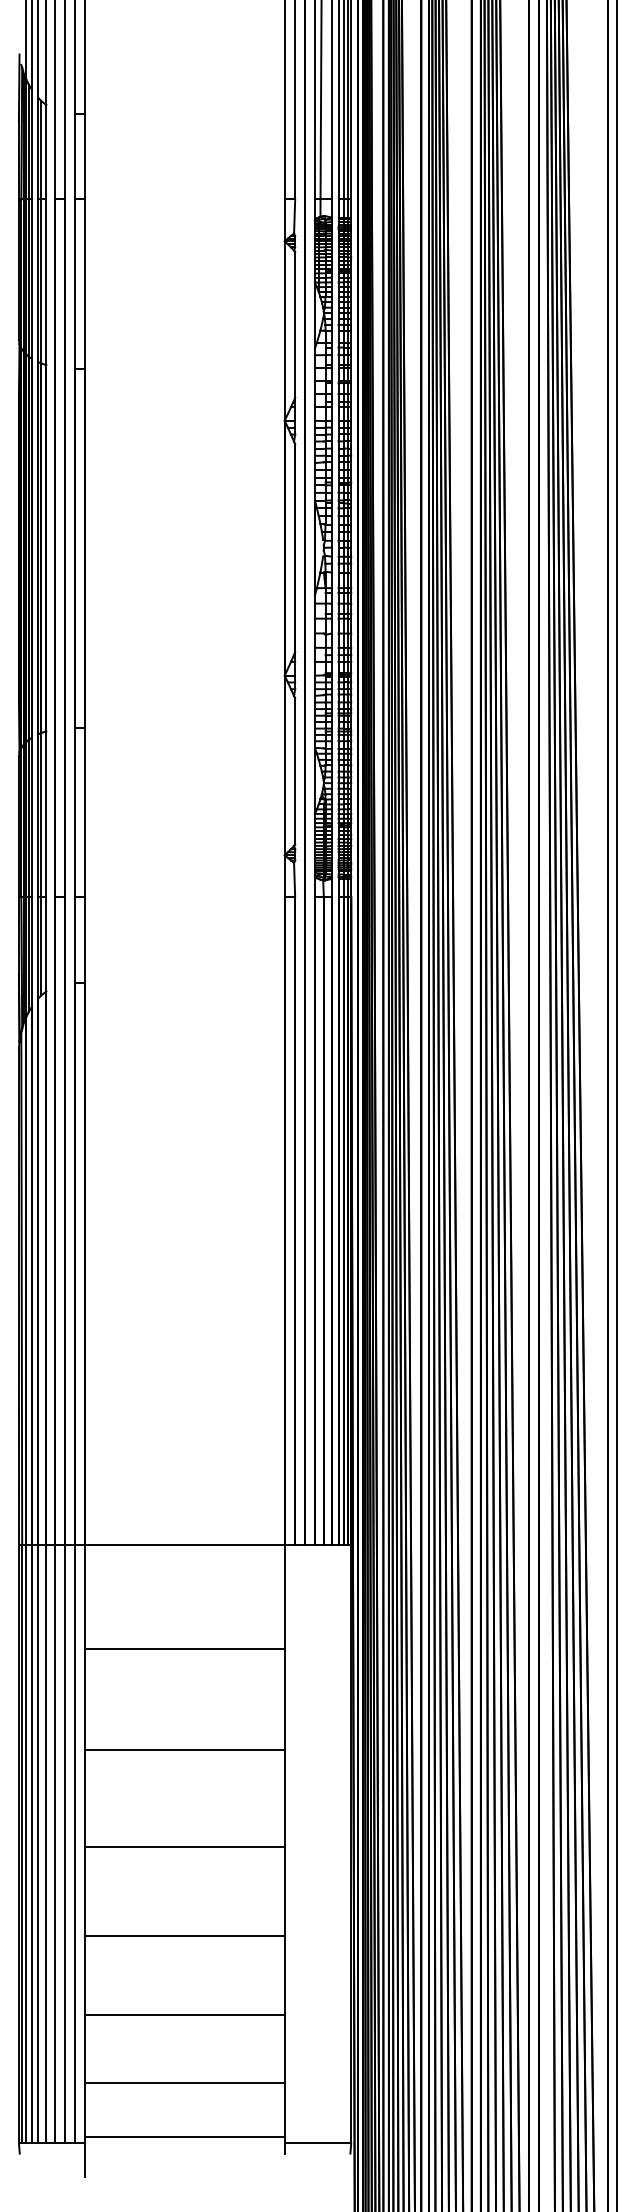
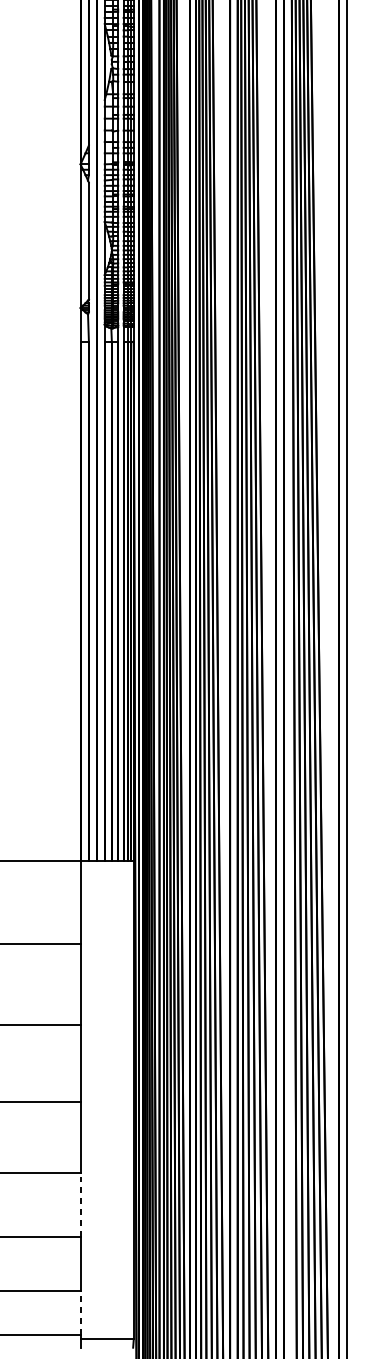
line: (284, 1975) -> (80, 1205), solid -> dashed
line: (284, 2109) -> (80, 1312), solid -> dashed

